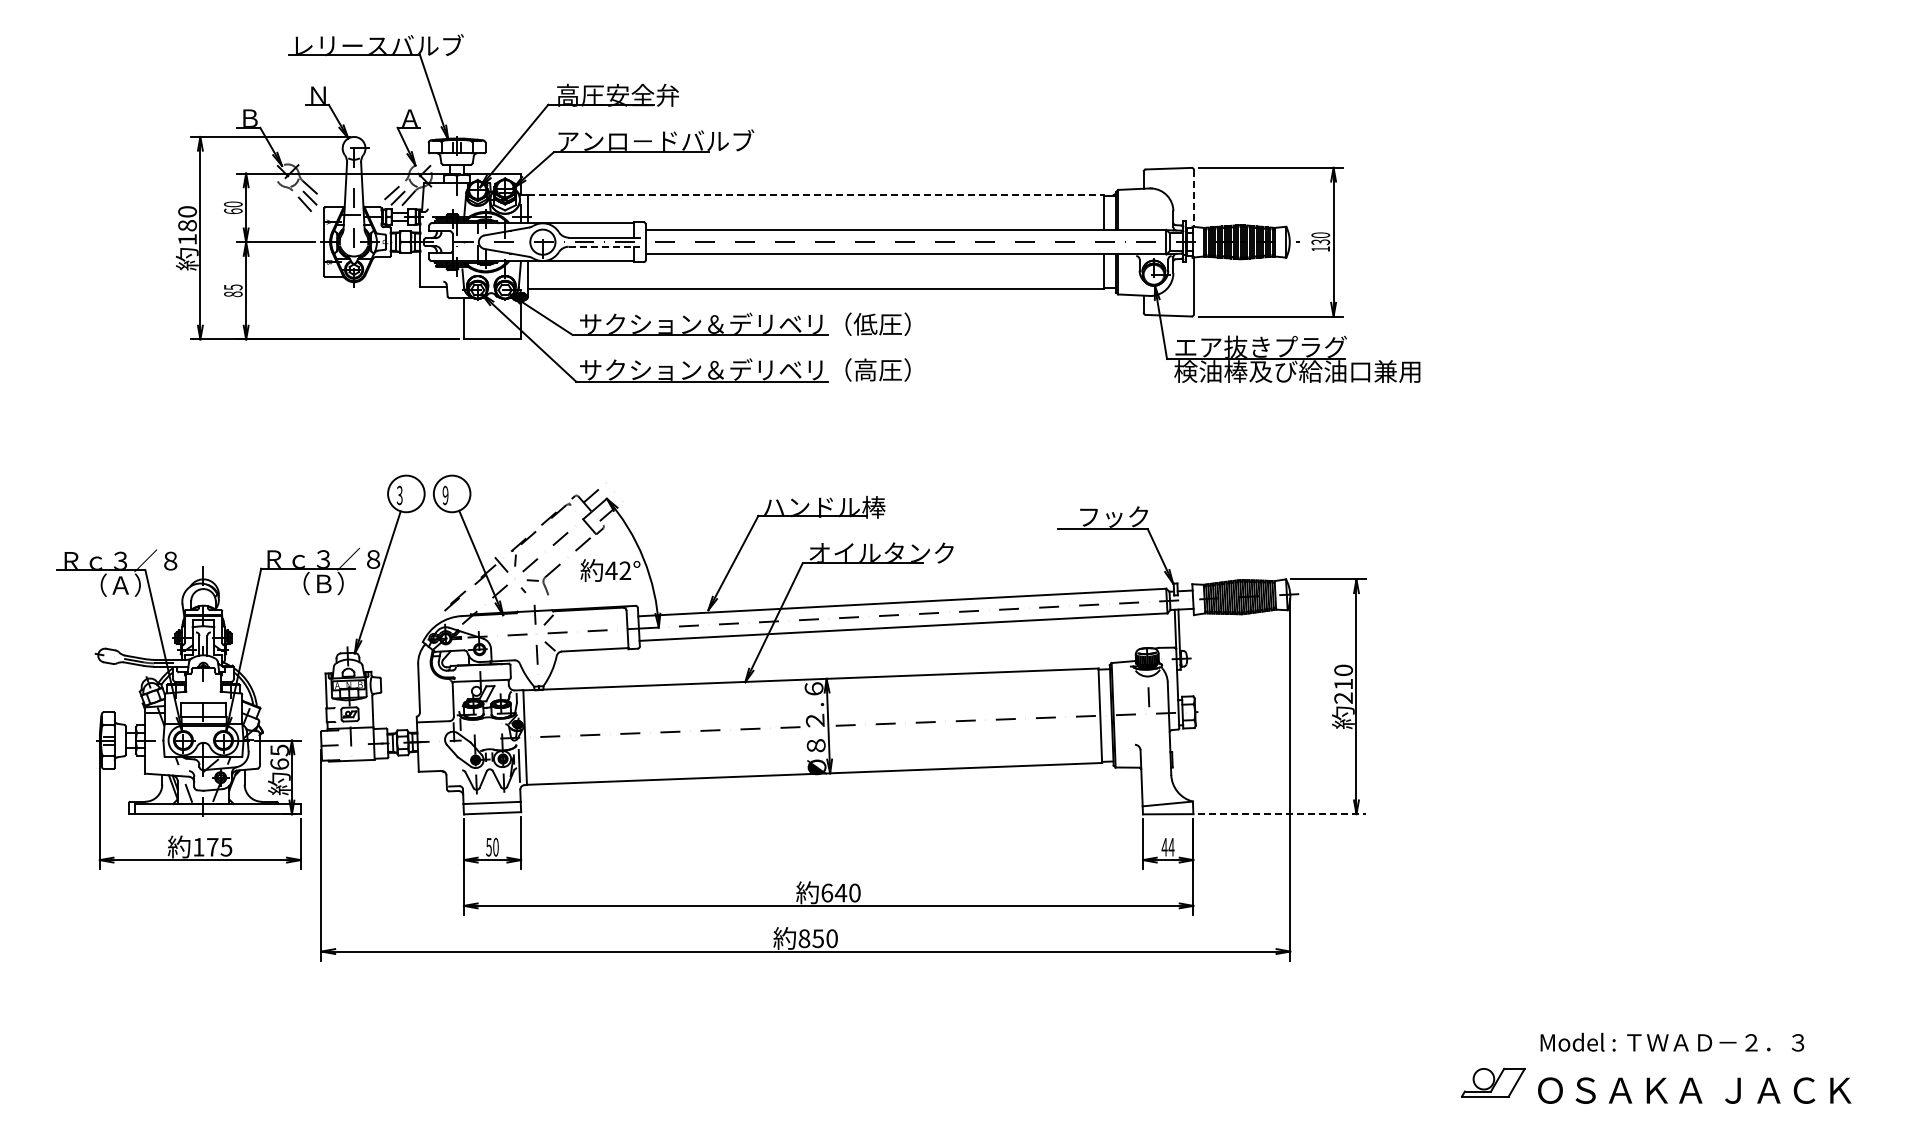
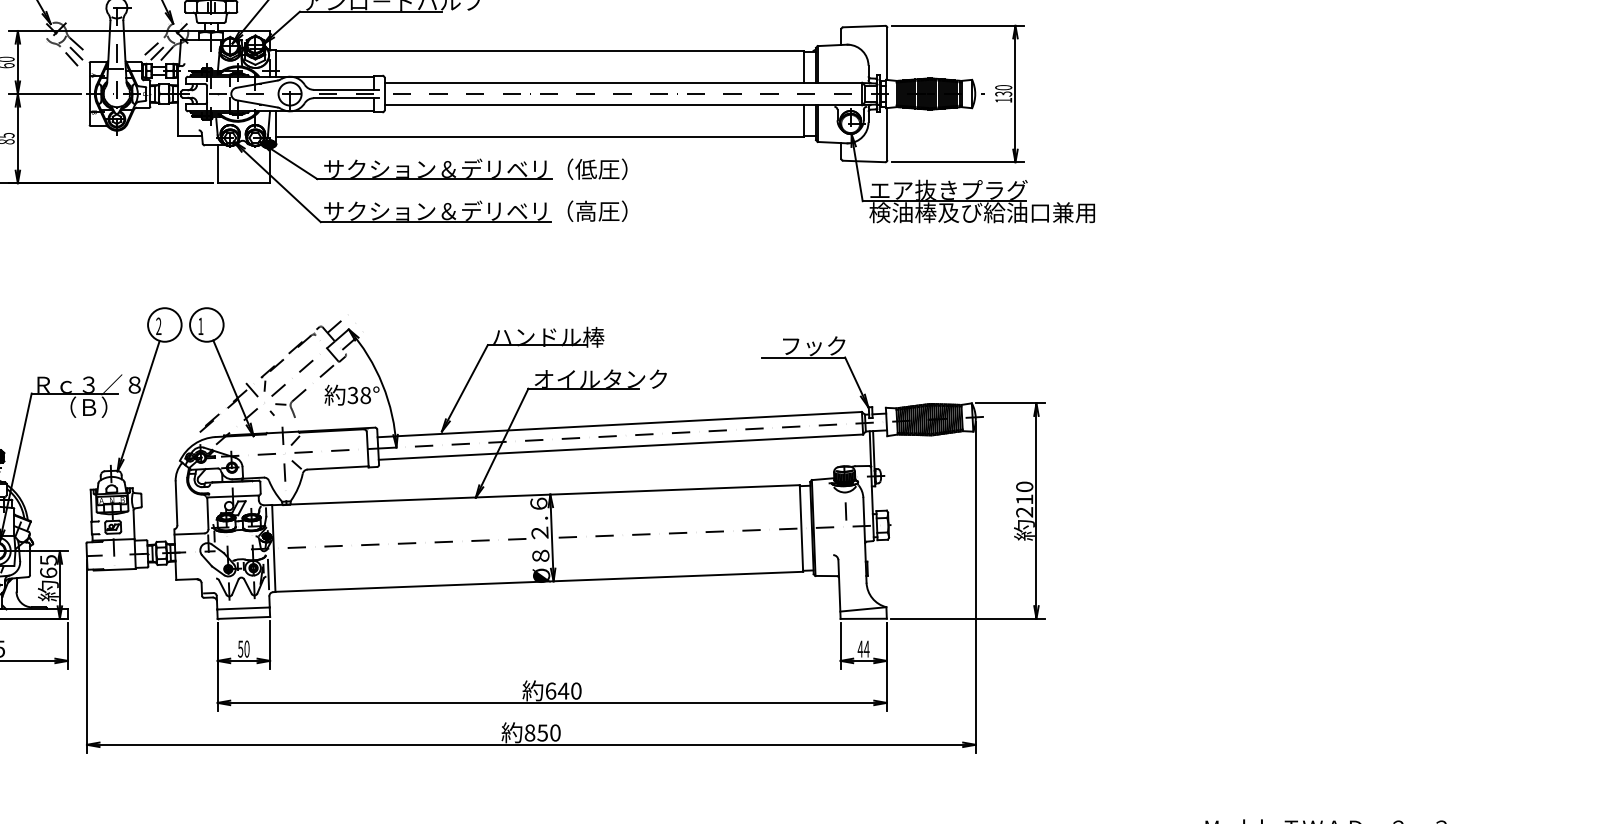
line: (815, 194) -> (540, 50), dashed -> solid
line: (1194, 199) -> (887, 54), dashed -> solid
line: (604, 246) -> (346, 97), dashed -> solid
text: (445, 495) -> (200, 326), 9 -> 1
text: (399, 496) -> (158, 327), 3 -> 2
text: (618, 570) -> (359, 395), 42° -> 38°
line: (1281, 814) -> (967, 619), dashed -> solid

